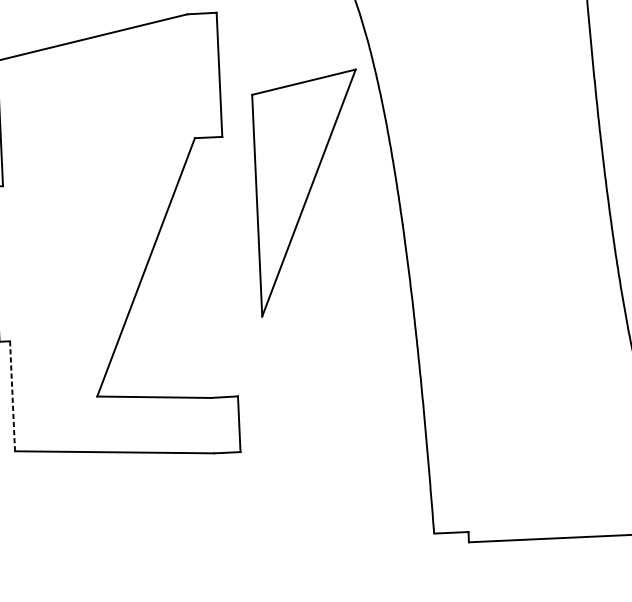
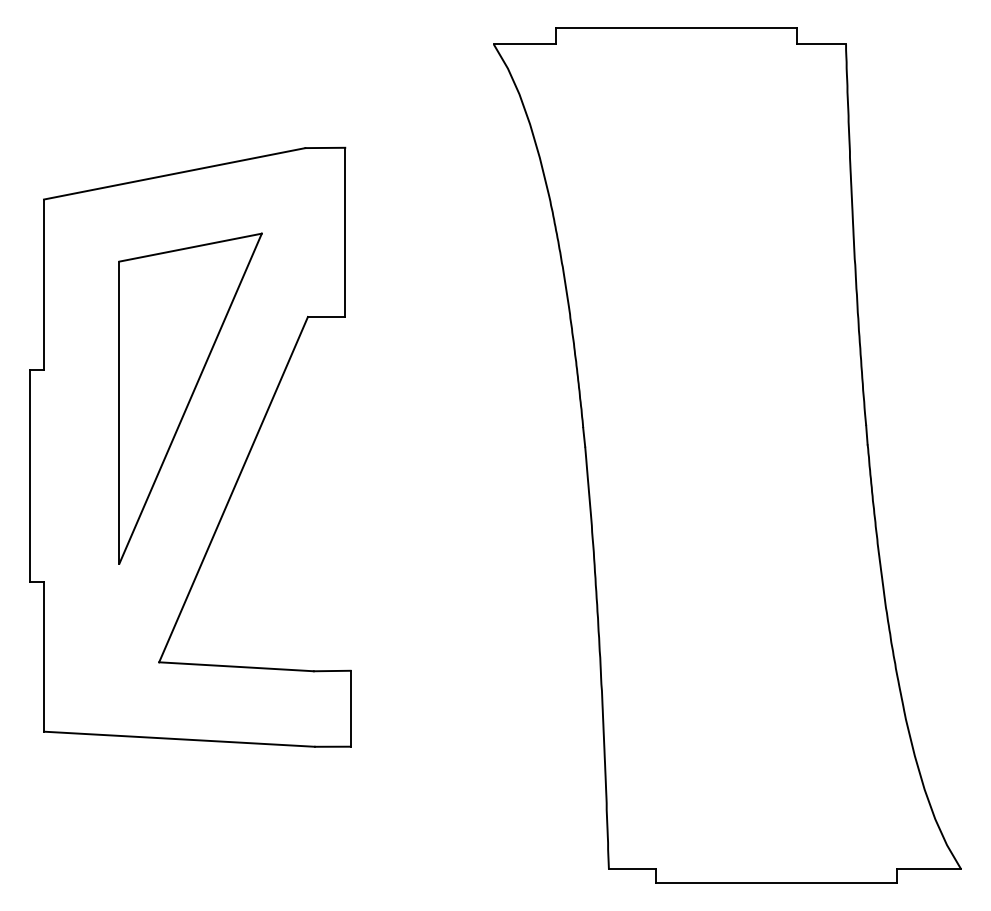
part: (308, 192) -> (190, 398), moved
line: (12, 396) -> (43, 656), dashed -> solid

